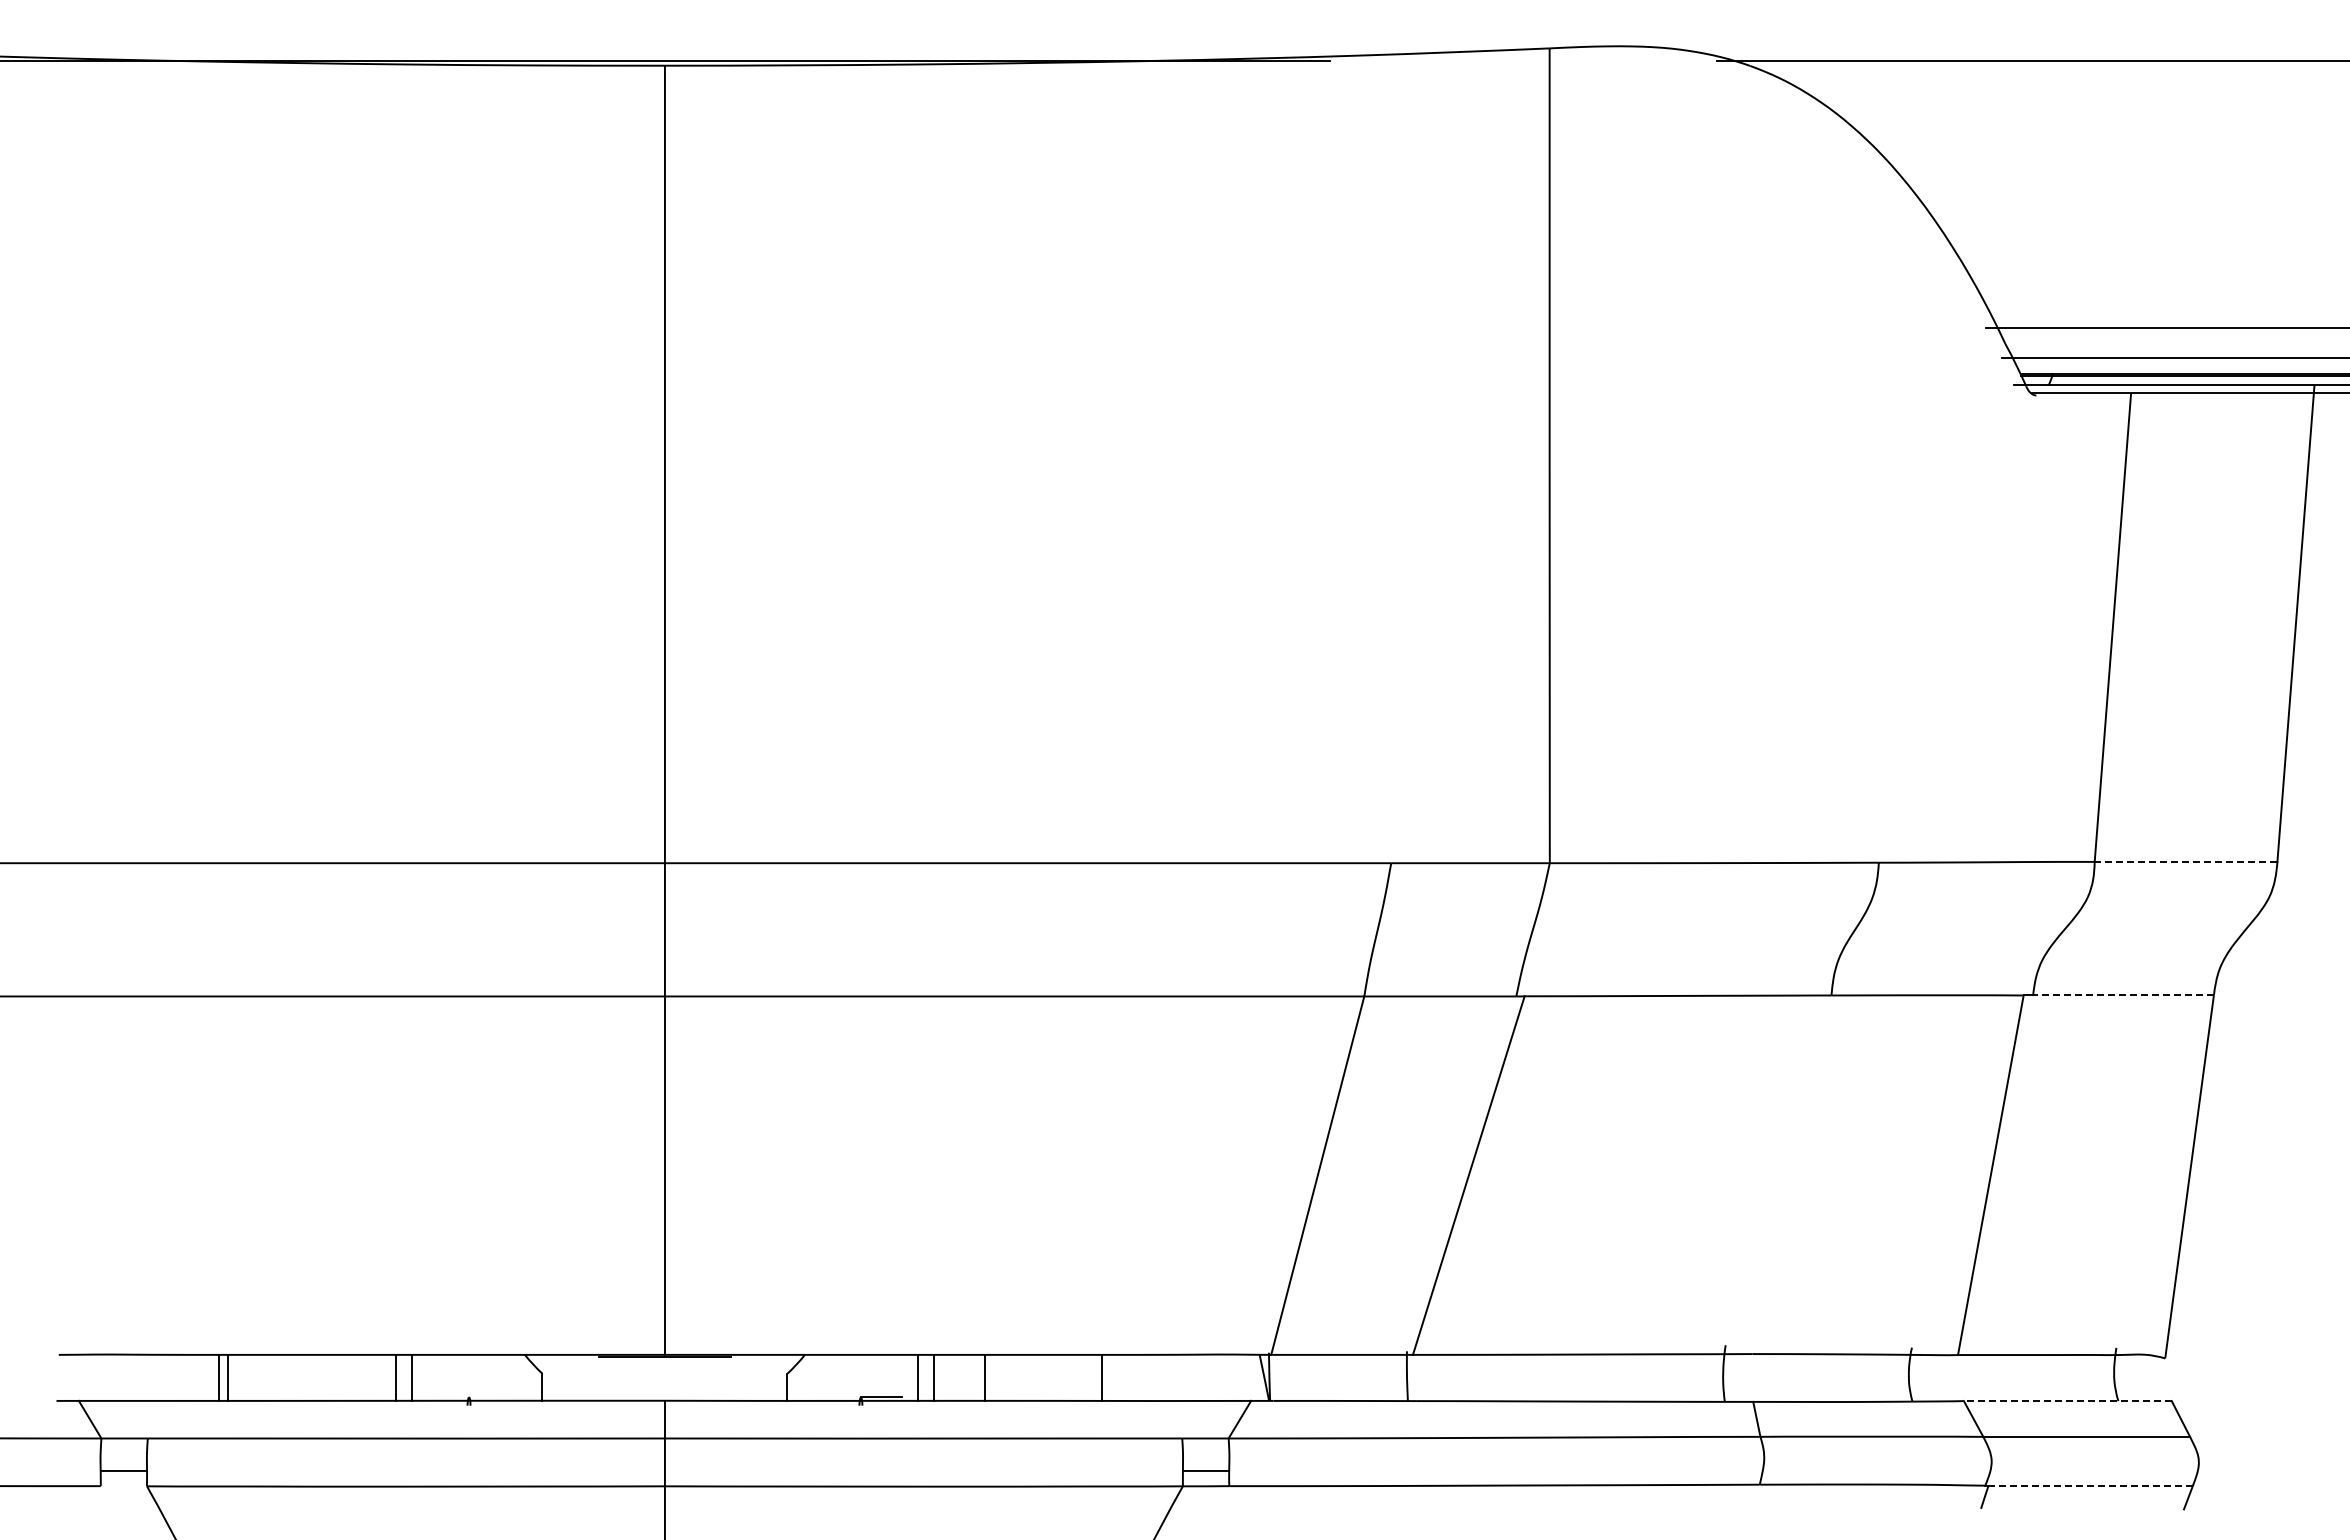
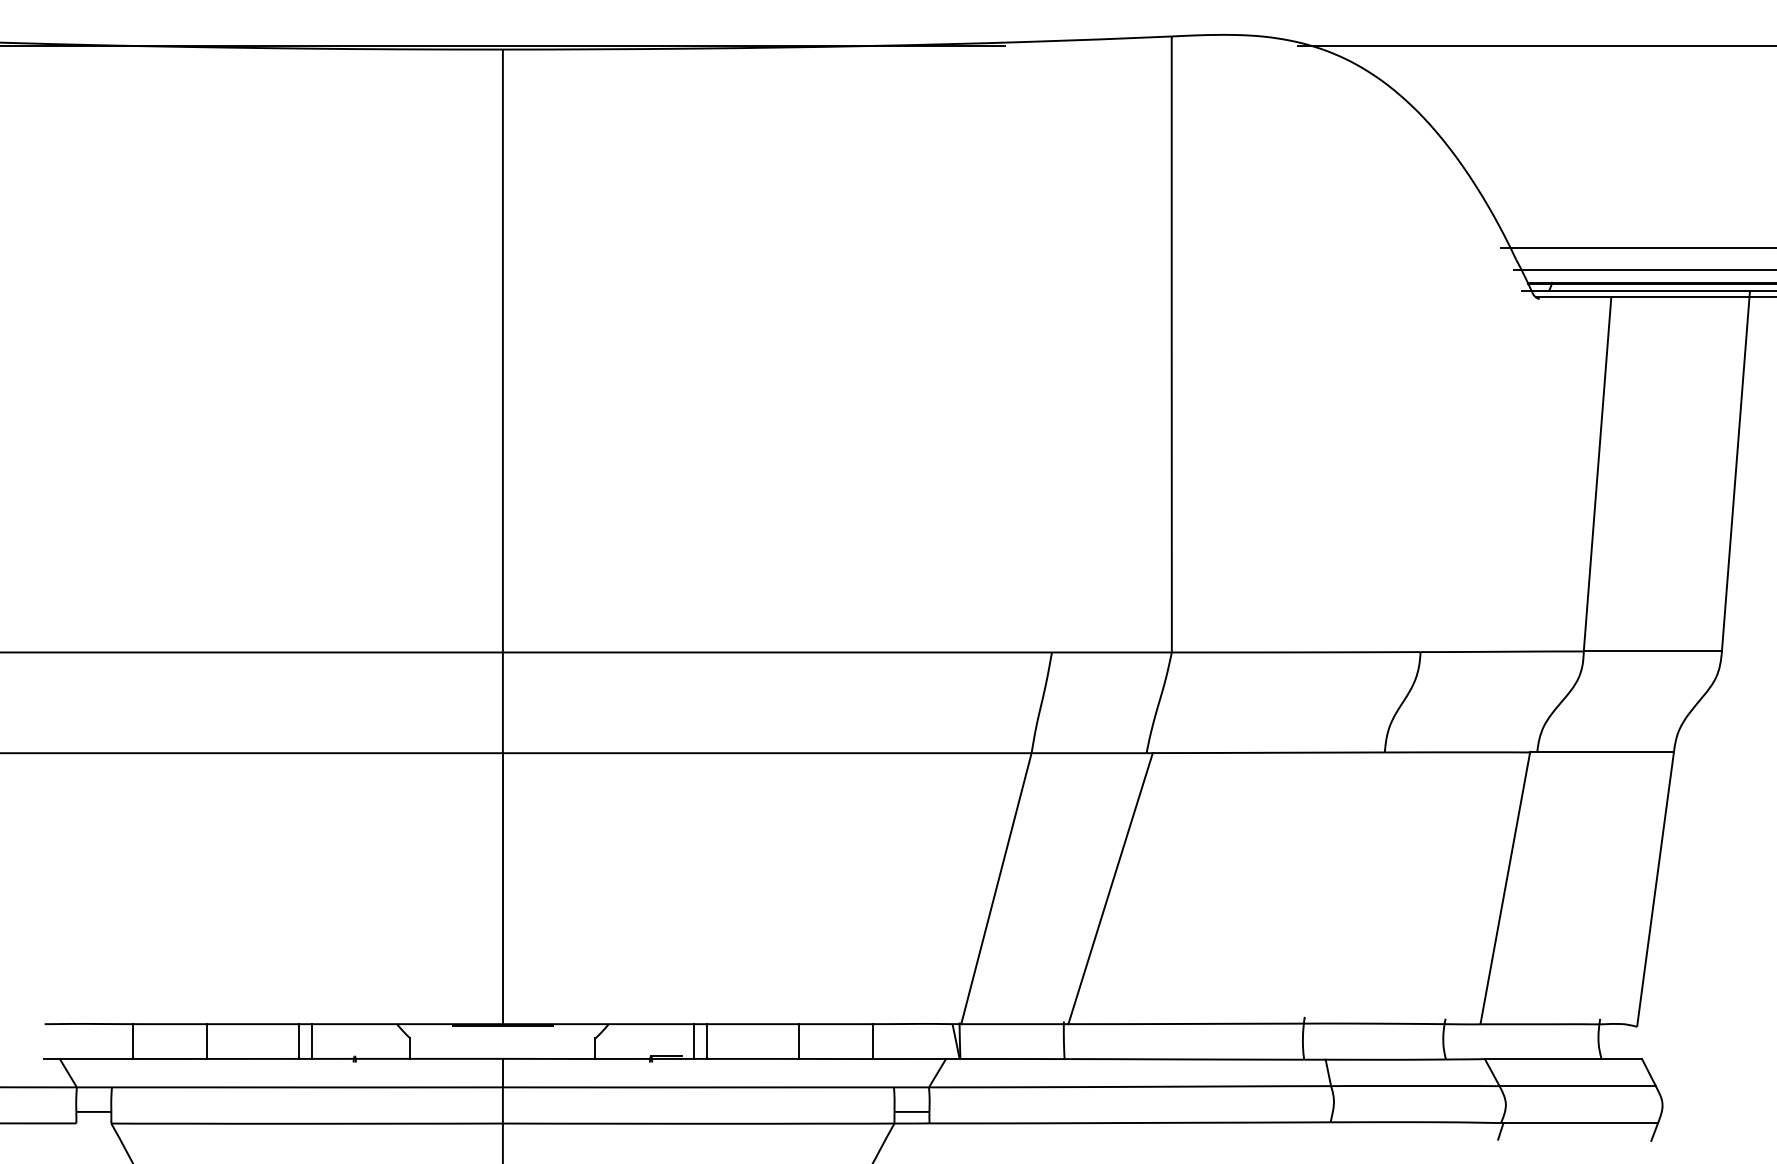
line: (2185, 861) -> (1652, 651), dashed -> solid
line: (2123, 995) -> (1605, 752), dashed -> solid
line: (219, 1377) -> (206, 1041), moved
line: (228, 1377) -> (132, 1041), moved
line: (984, 1377) -> (798, 1041), moved
line: (1101, 1377) -> (873, 1041), moved
line: (2067, 1401) -> (1563, 1059), dashed -> solid
line: (2090, 1485) -> (1580, 1122), dashed -> solid

